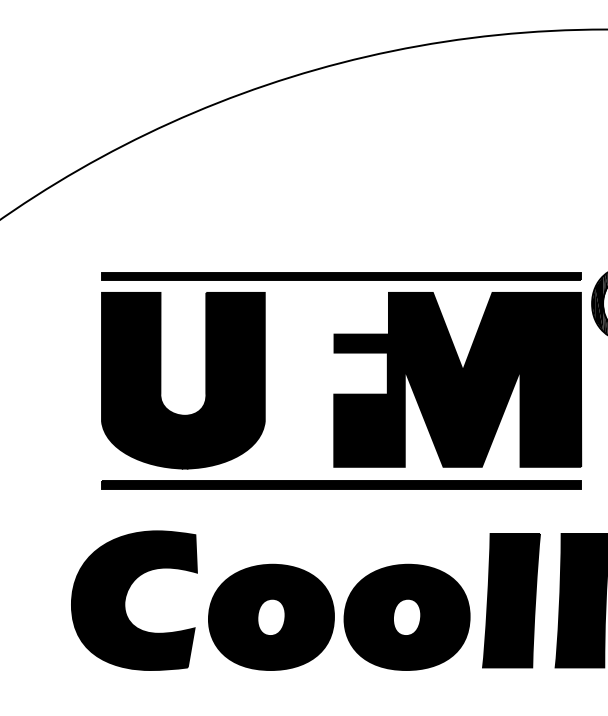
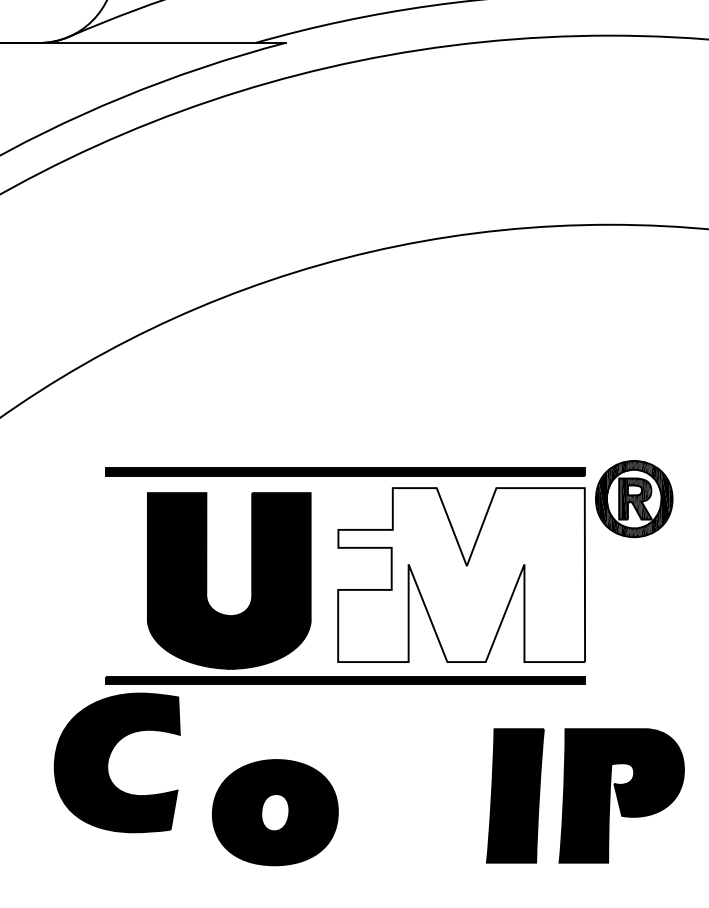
part: (161, 380) -> (207, 580), moved
fill: (457, 380) -> (461, 575), removed
part: (125, 600) -> (108, 762), moved
part: (406, 617) -> (410, 812), removed

